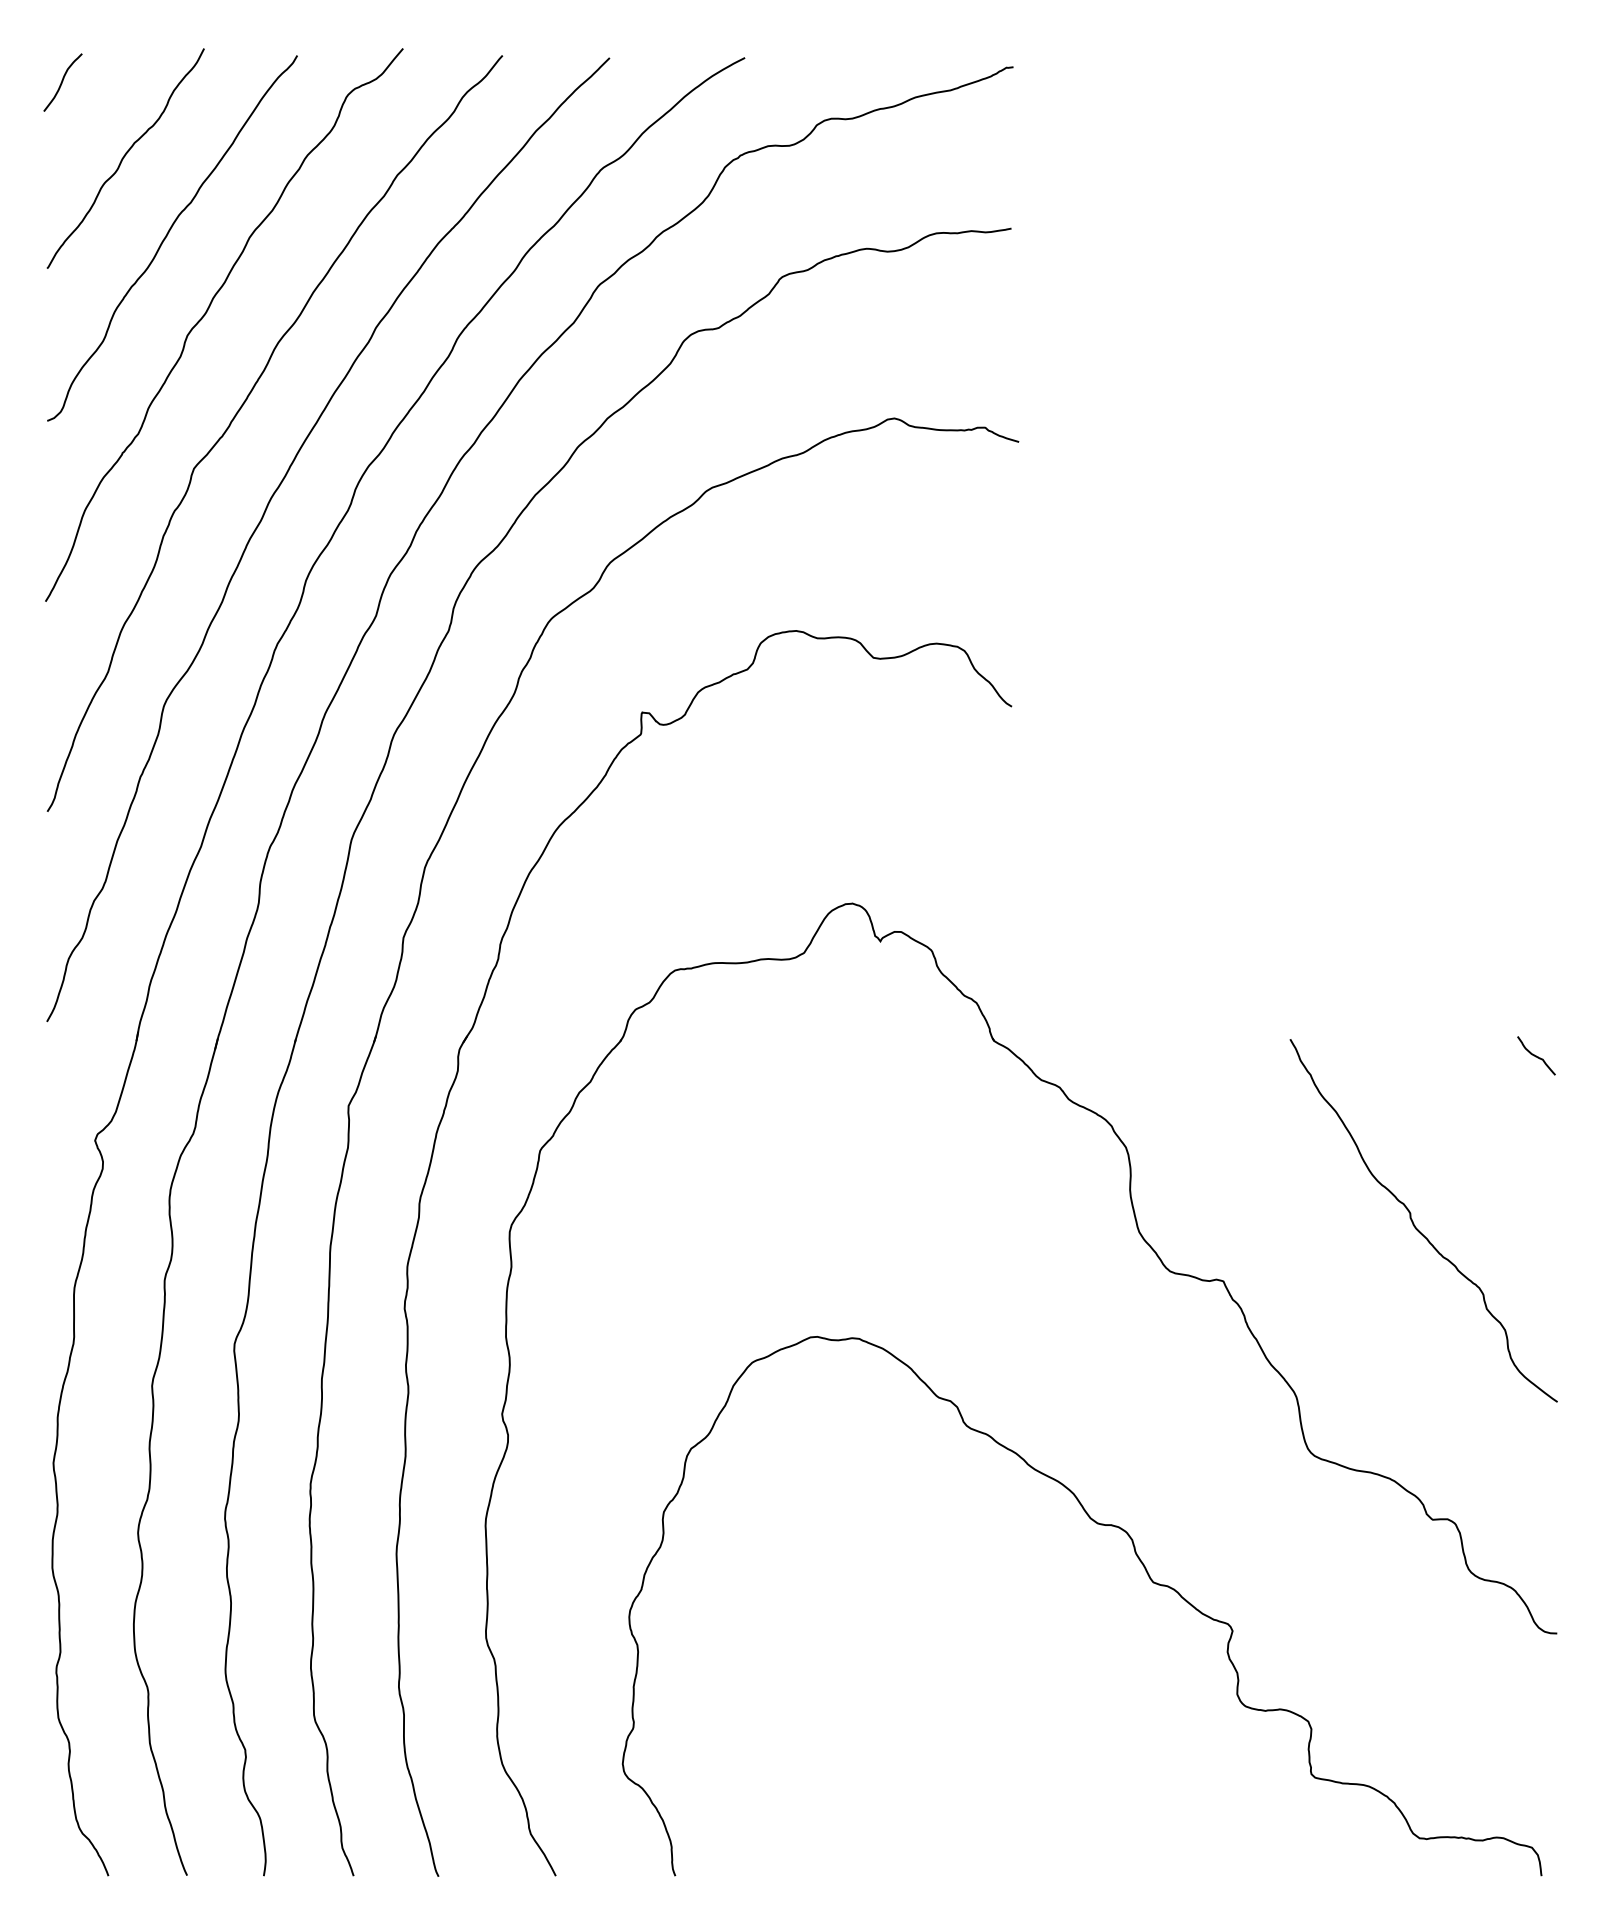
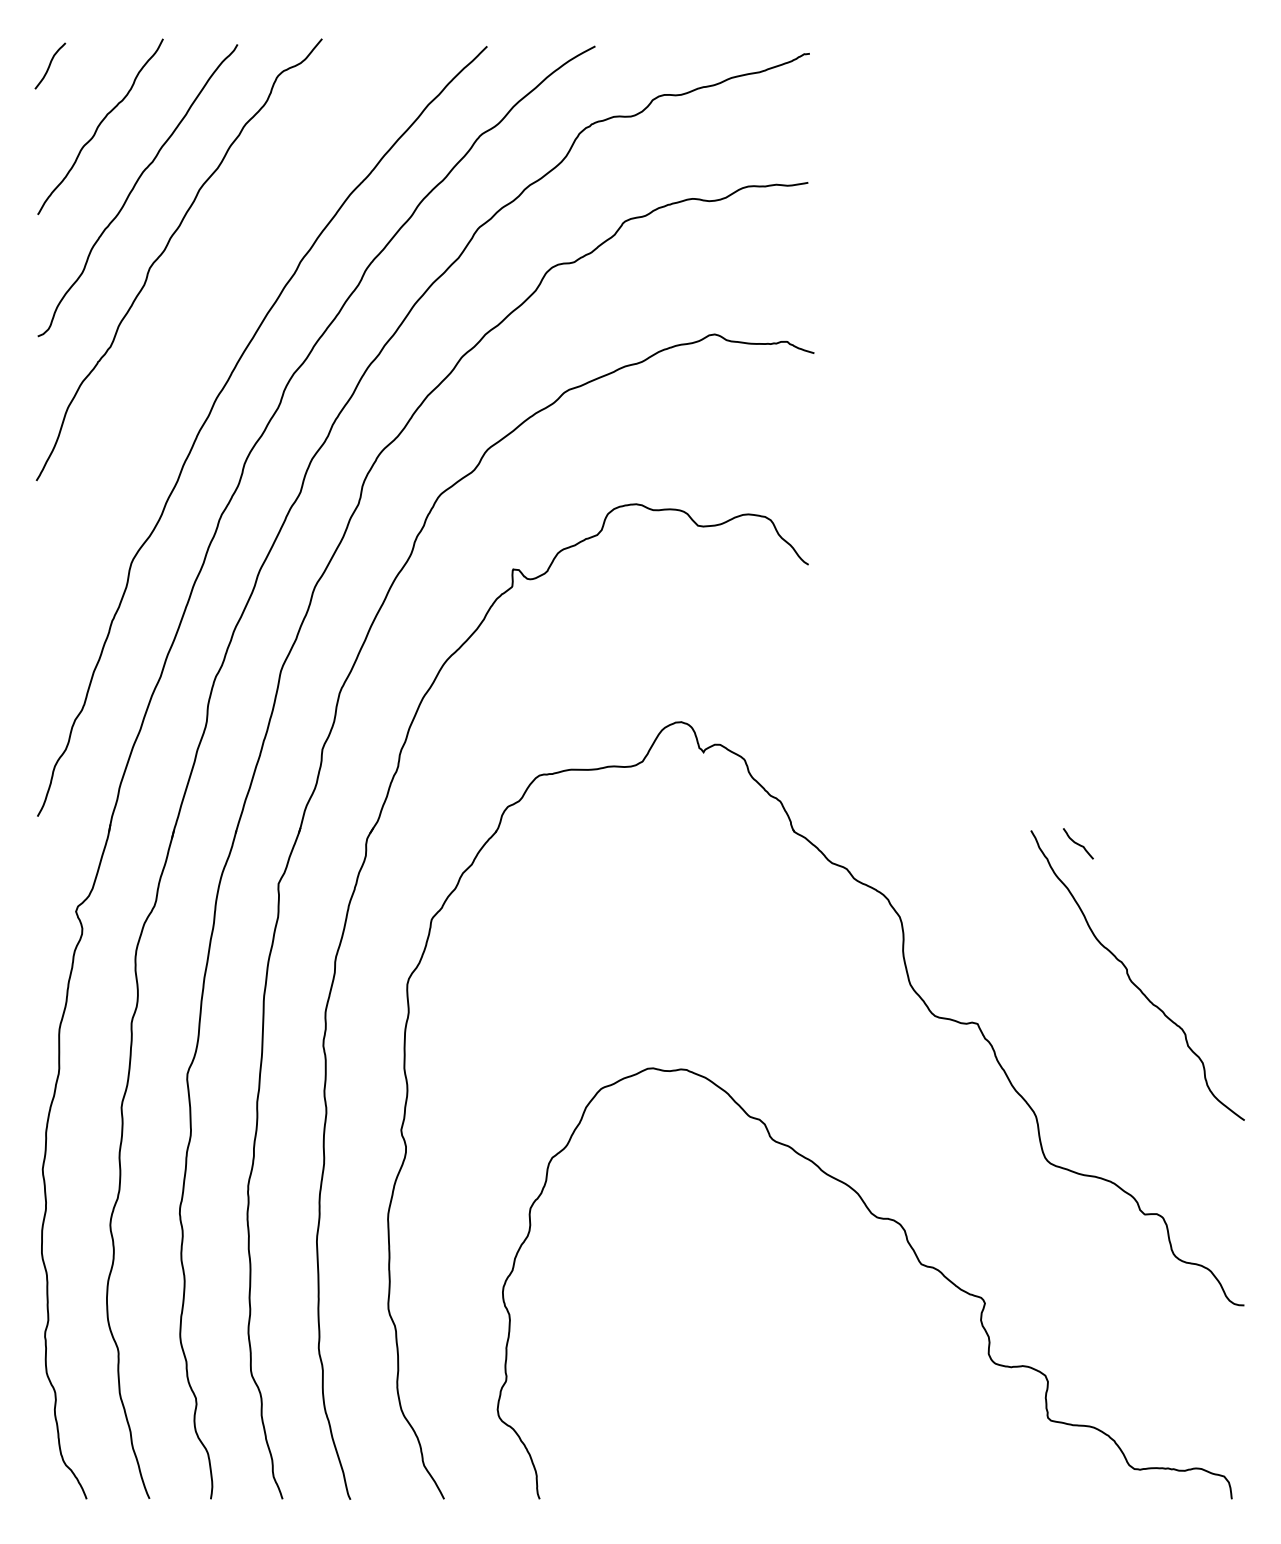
curve: (240, 410) -> (192, 328), removed
curve: (1536, 1055) -> (1078, 843), moved

